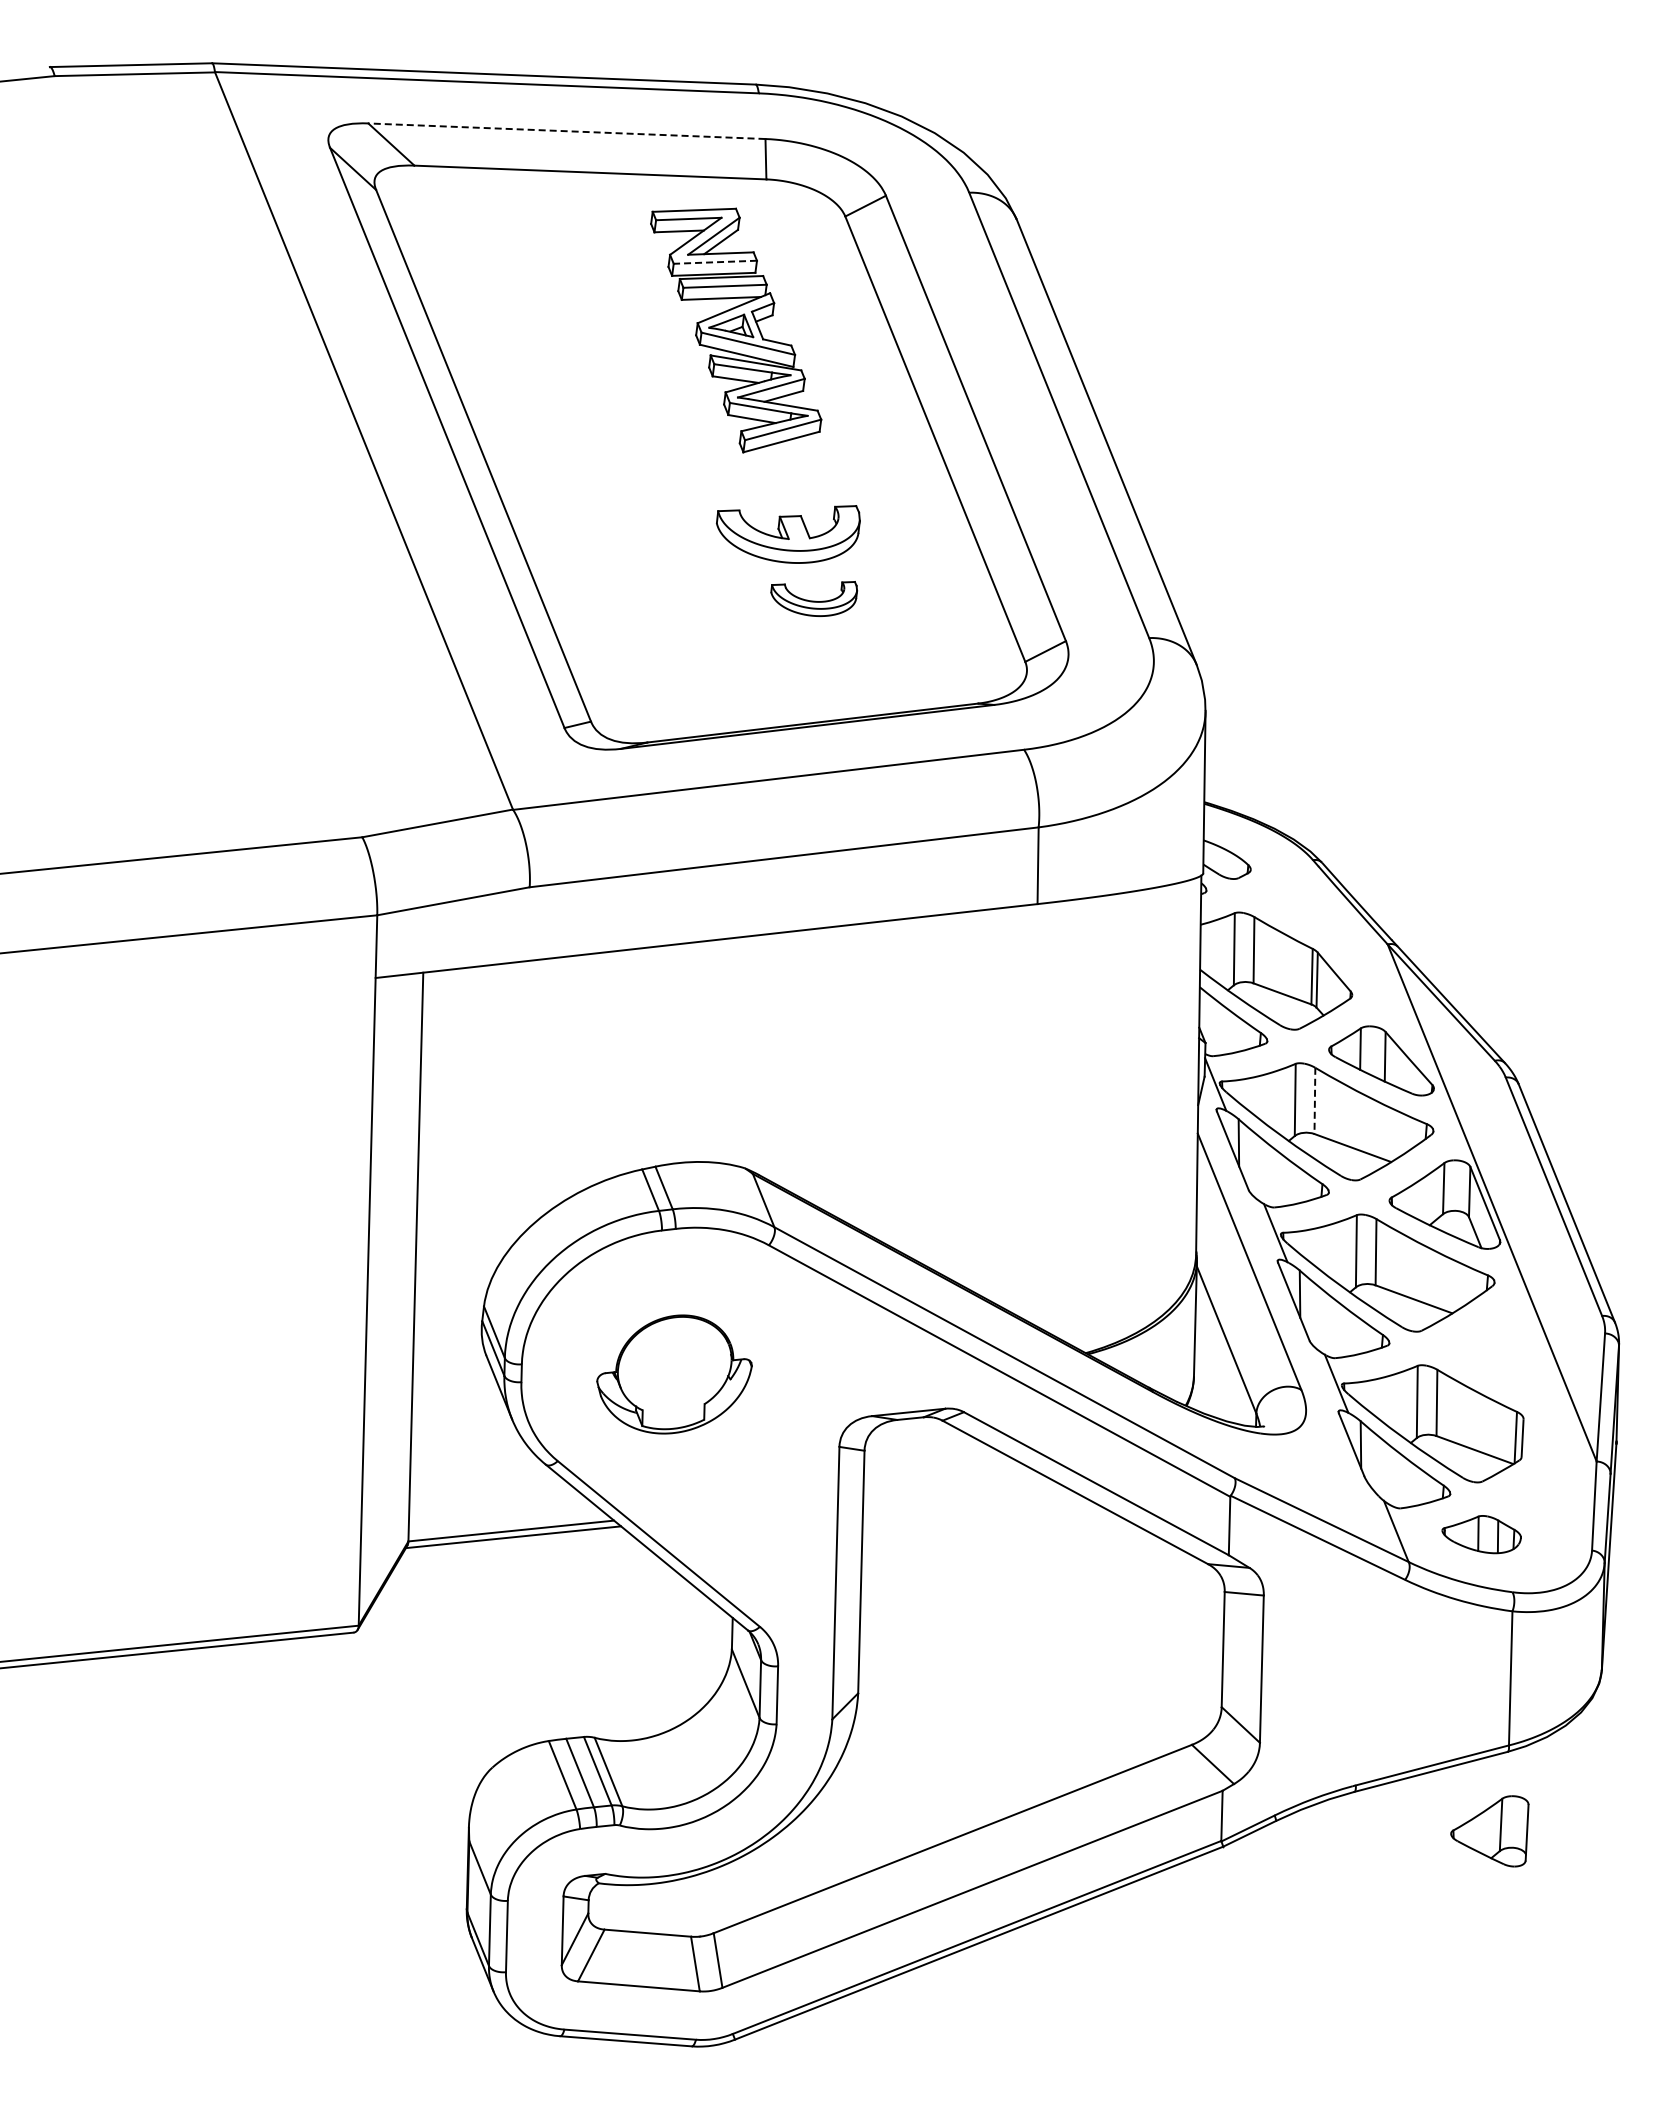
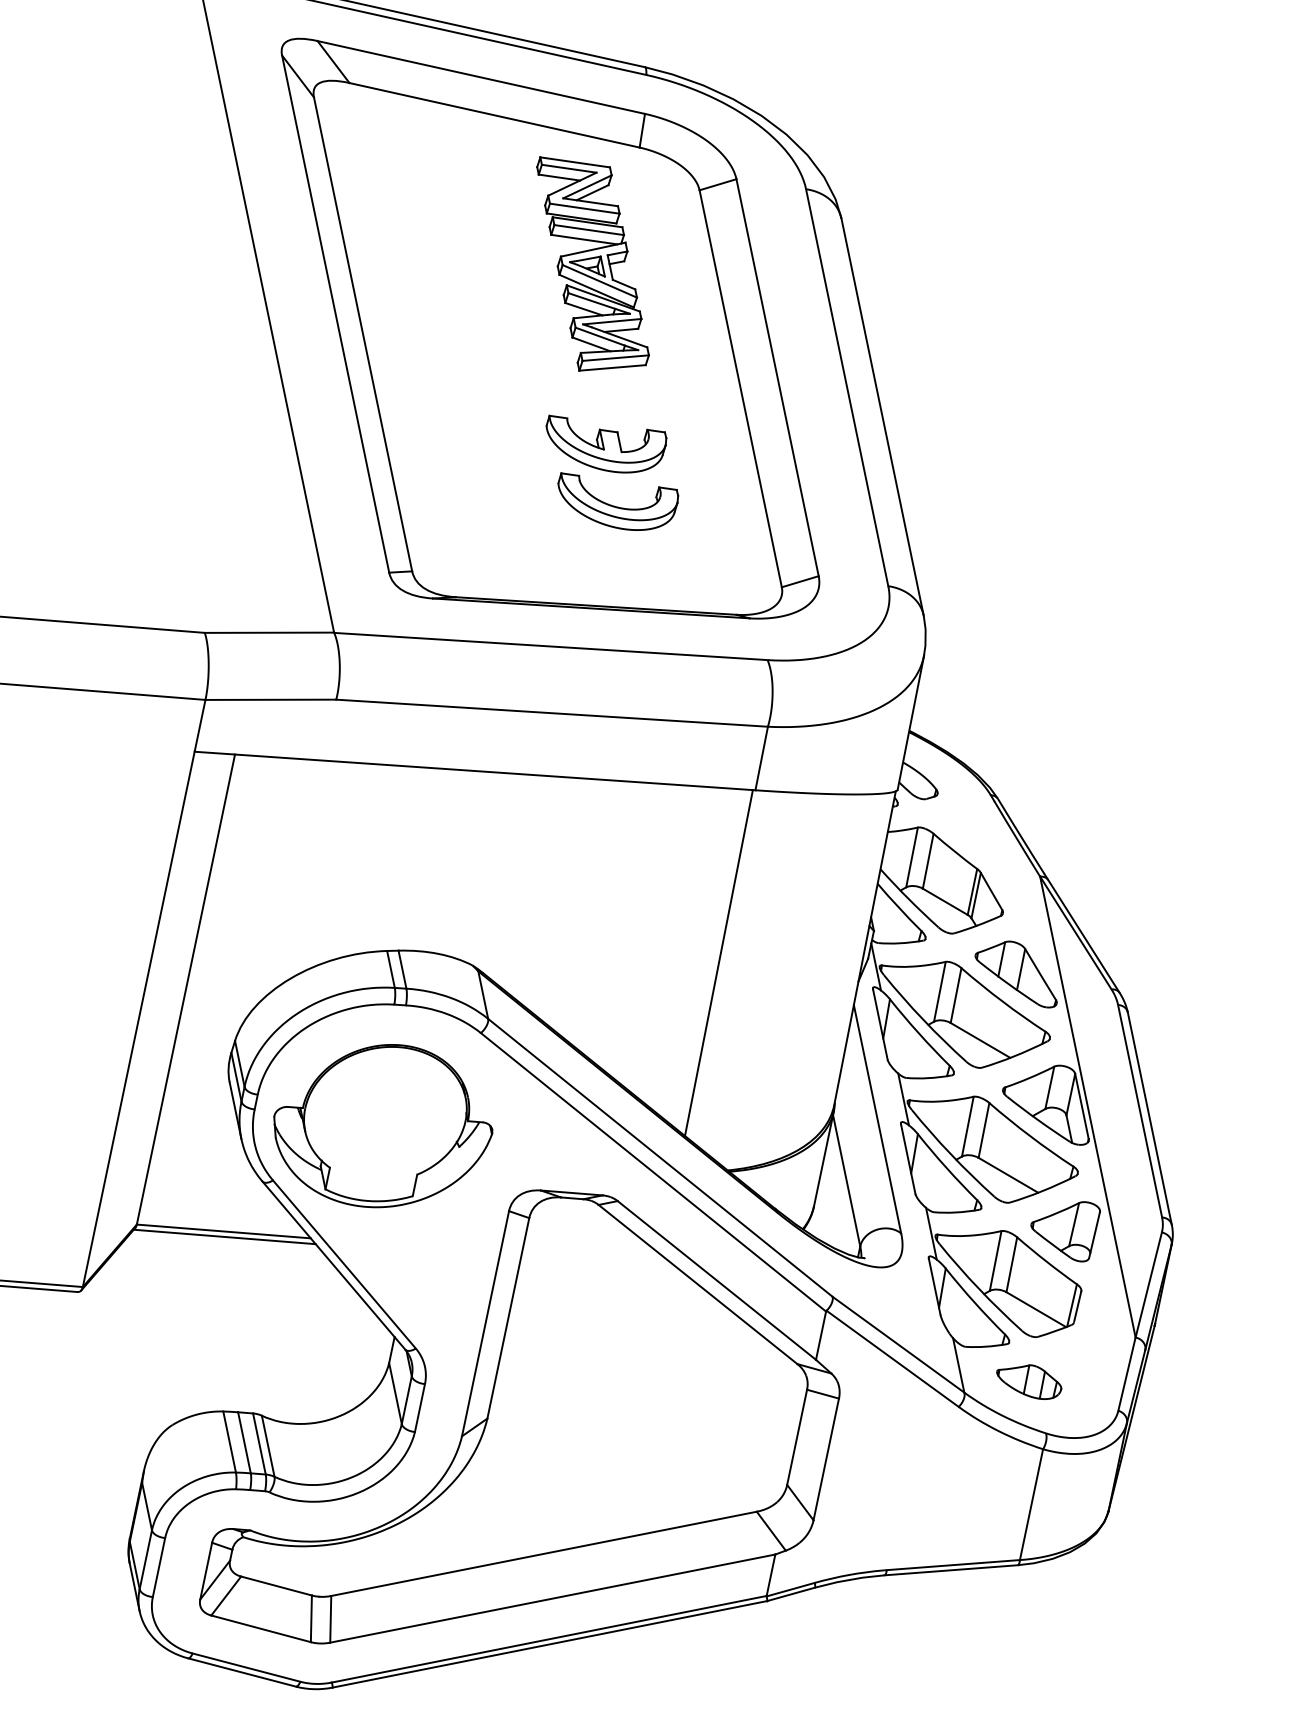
line: (566, 131) -> (480, 77), dashed -> solid
line: (715, 262) -> (584, 208), dashed -> solid
part: (813, 598) -> (615, 502), size x1.67
line: (1314, 1101) -> (955, 995), dashed -> solid
line: (1031, 1113) -> (718, 963), added
part: (674, 1374) -> (382, 1126), size x1.67
part: (1489, 1831) -> (1063, 1228), moved

